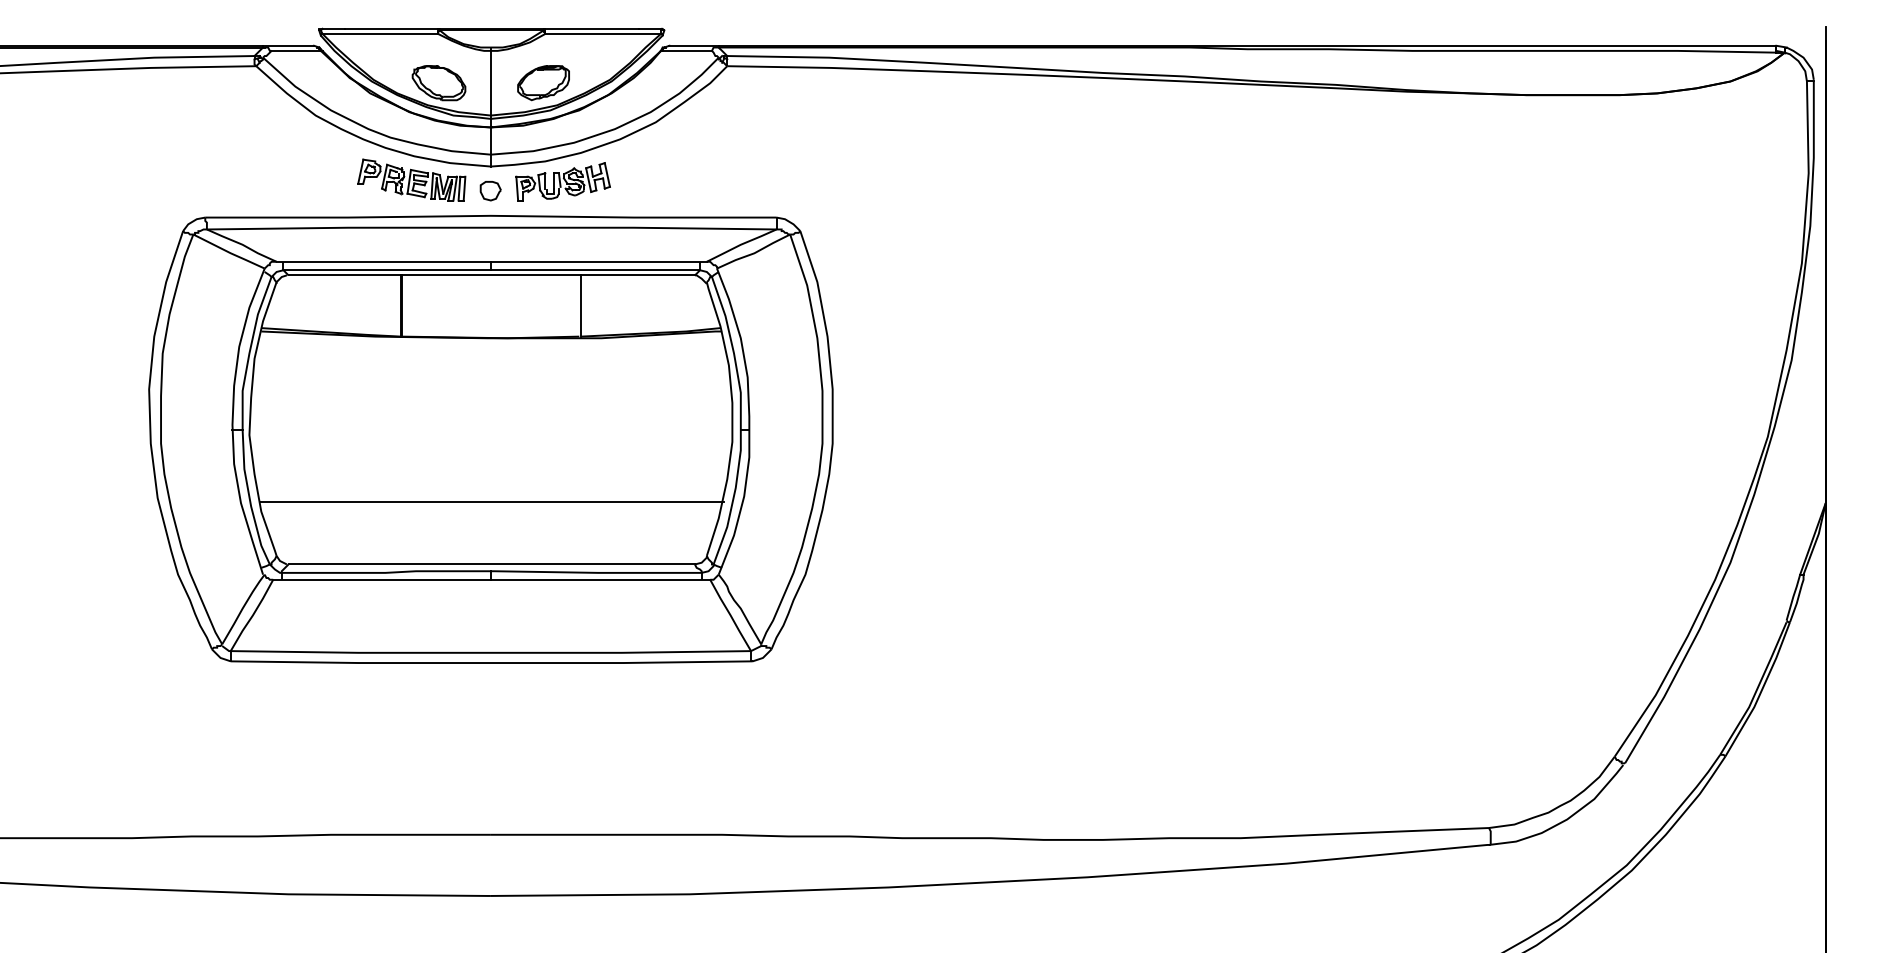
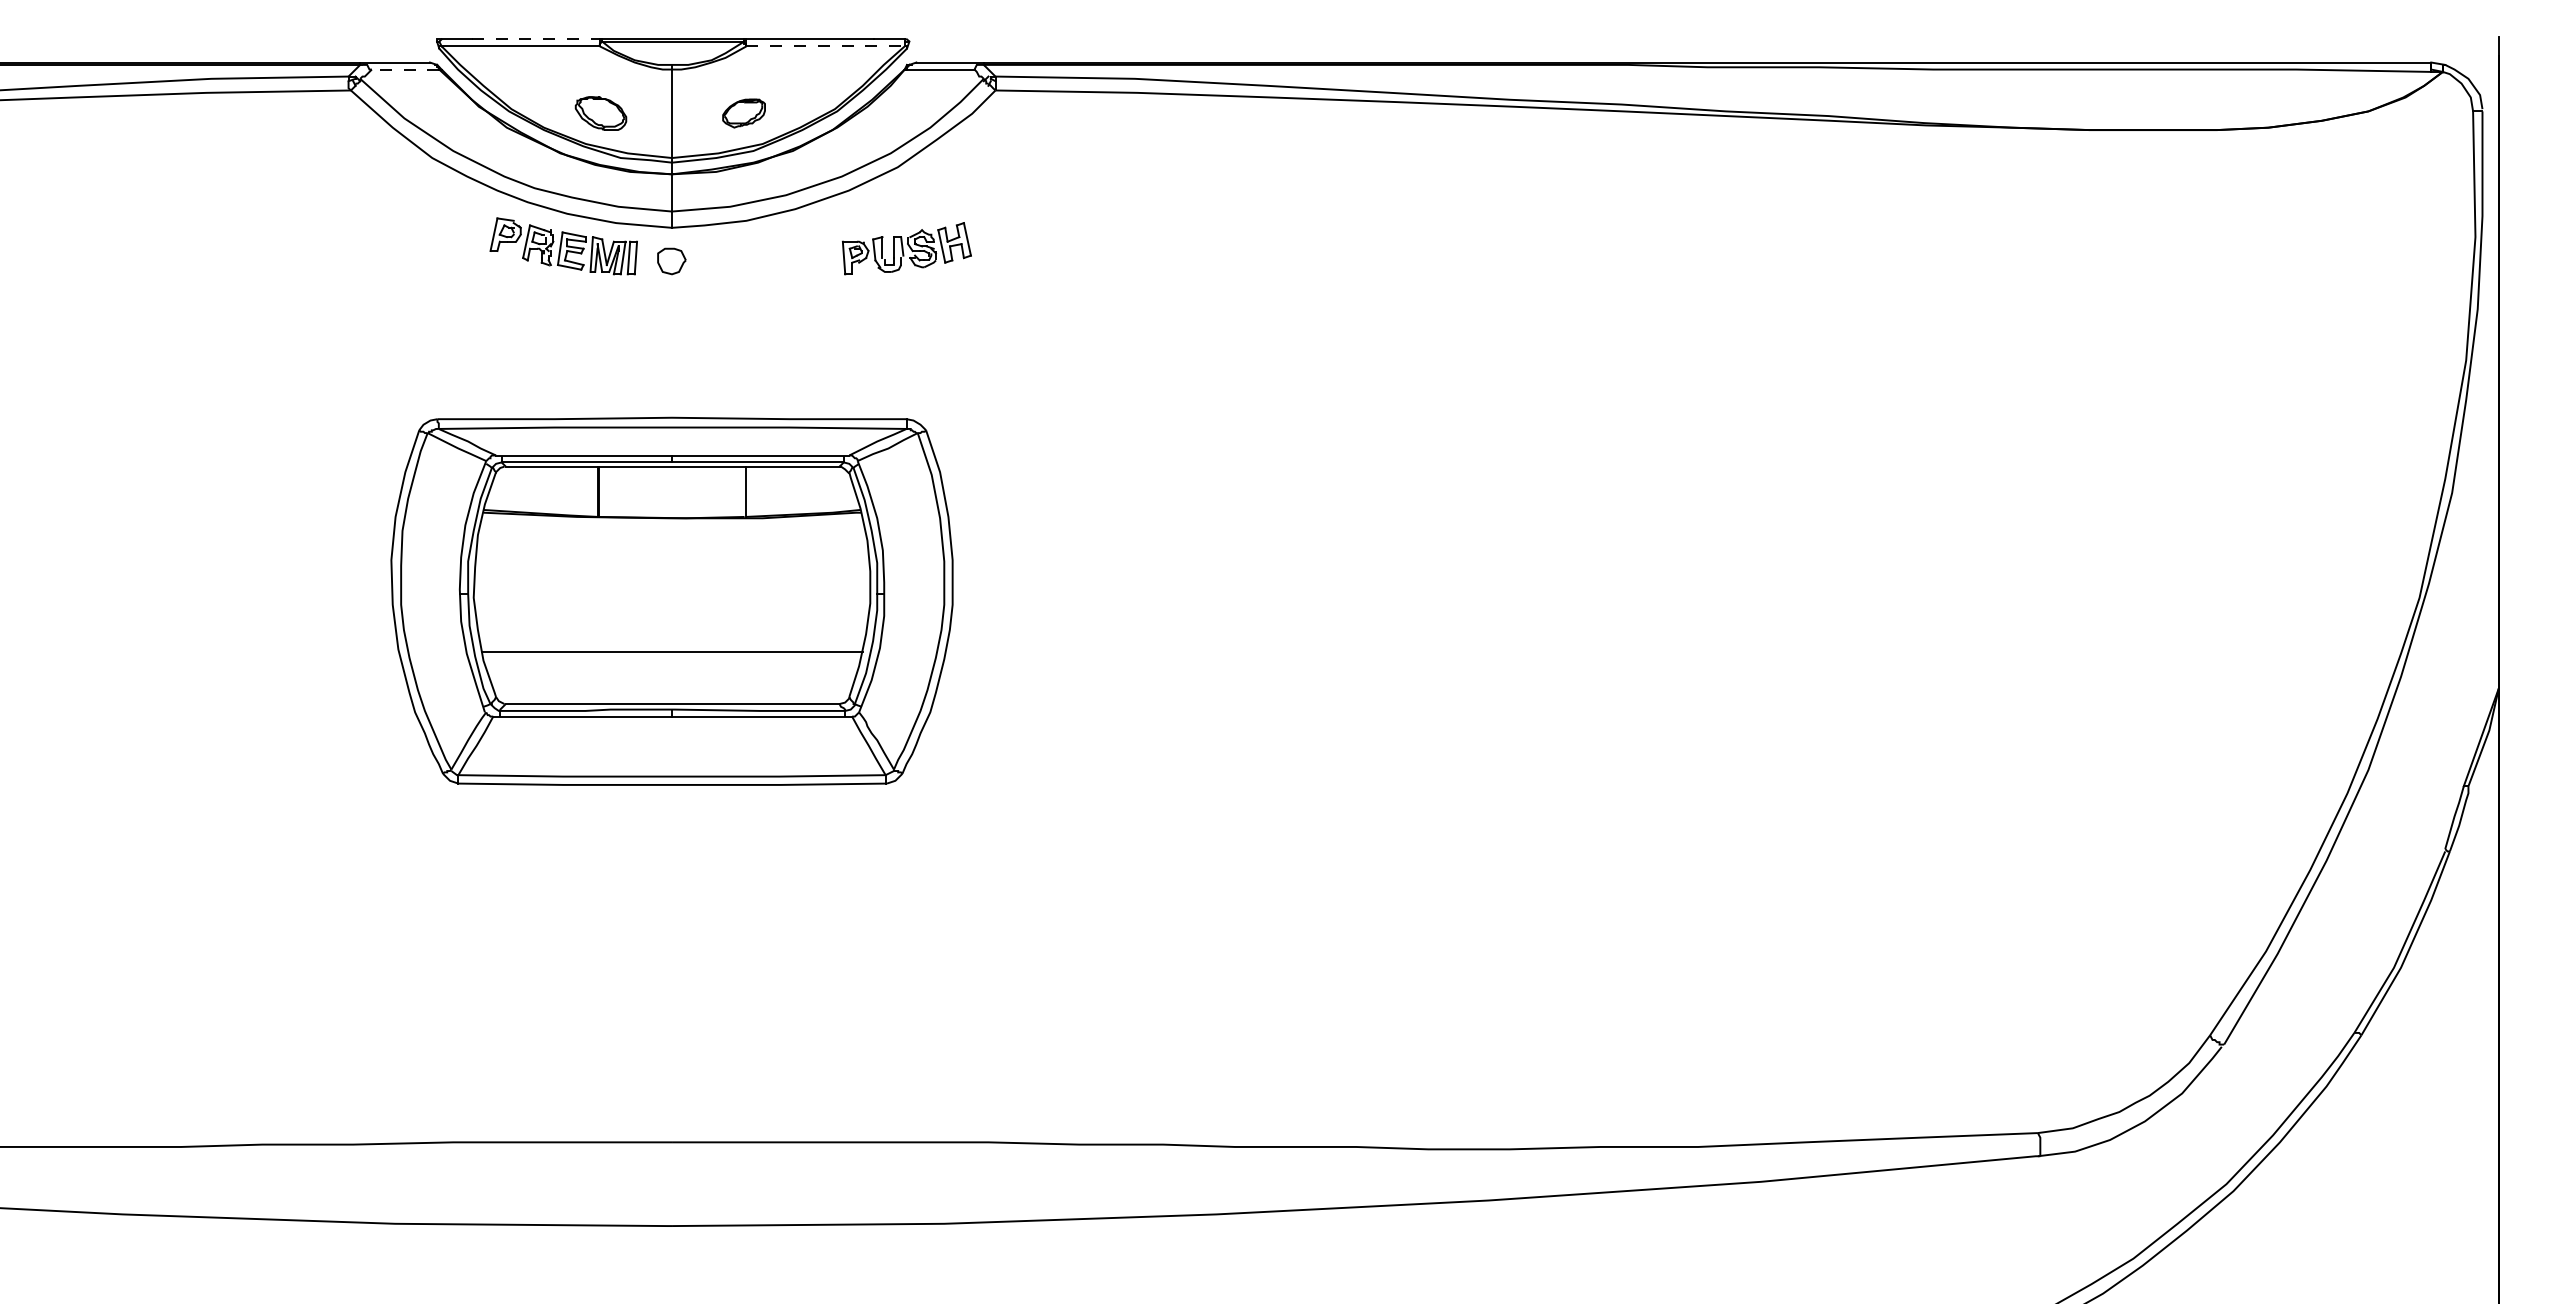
line: (391, 28) -> (535, 39), solid -> dashed
line: (603, 34) -> (826, 46), solid -> dashed
line: (296, 50) -> (405, 69), solid -> dashed
part: (438, 83) -> (600, 113), size x0.7
part: (543, 83) -> (743, 113), size x0.6
part: (562, 181) -> (906, 248), moved
part: (490, 439) -> (671, 601), size x0.6

